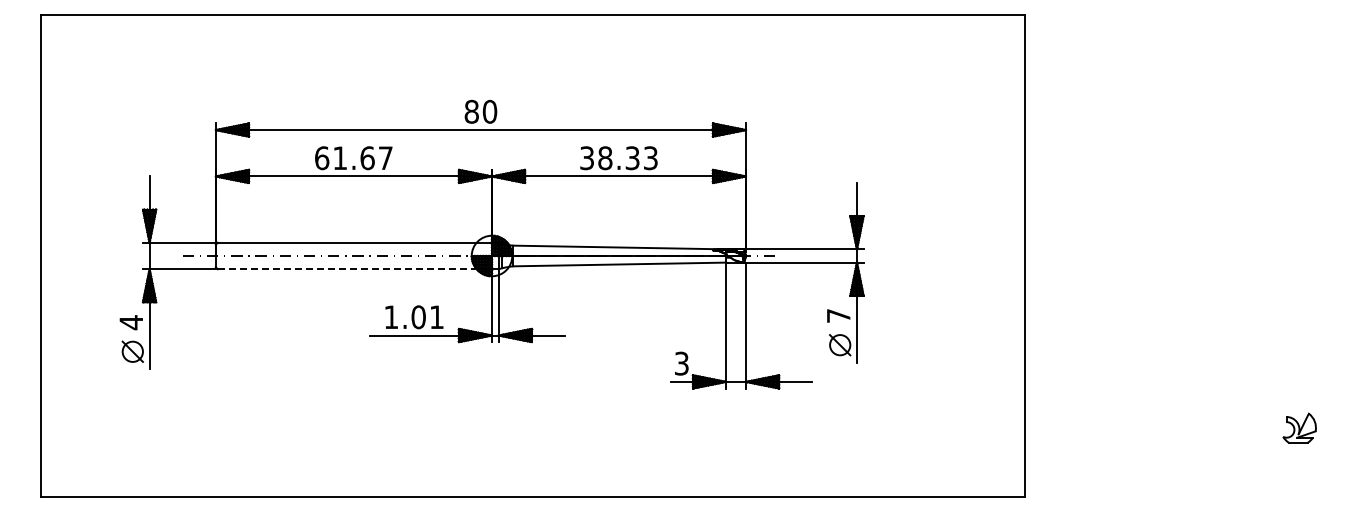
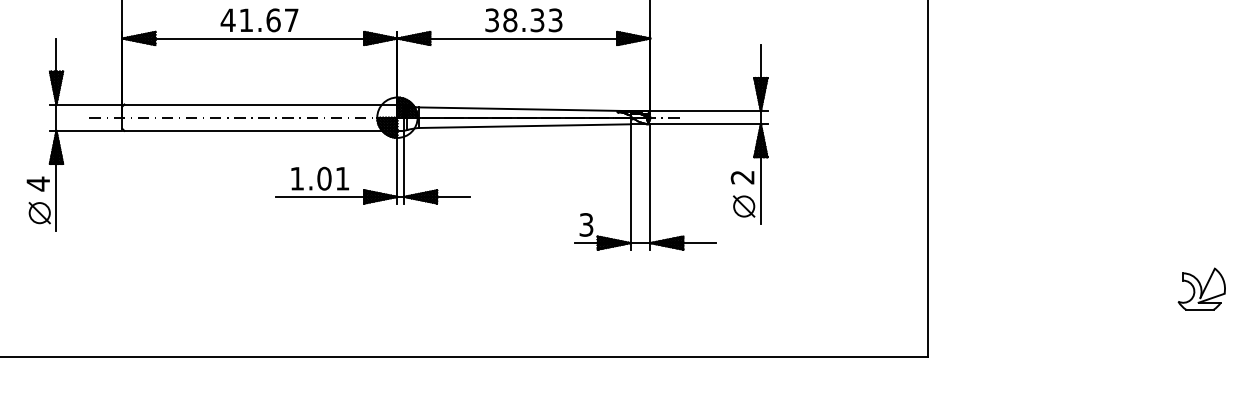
text: (321, 158) -> (227, 20), 61.67 -> 41.67
line: (355, 269) -> (261, 131), dashed -> solid
text: (838, 315) -> (742, 176), 7 -> 2
part: (1299, 427) -> (1201, 288), size x1.43

